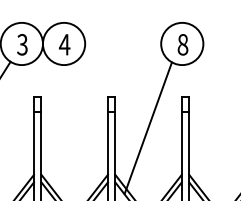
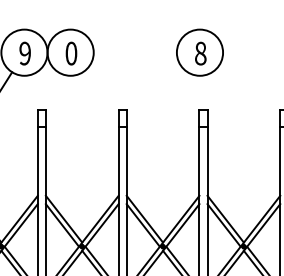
text: (21, 44) -> (24, 53), 3 -> 9
text: (64, 44) -> (71, 53), 4 -> 0
line: (148, 127) -> (162, 144), removed

